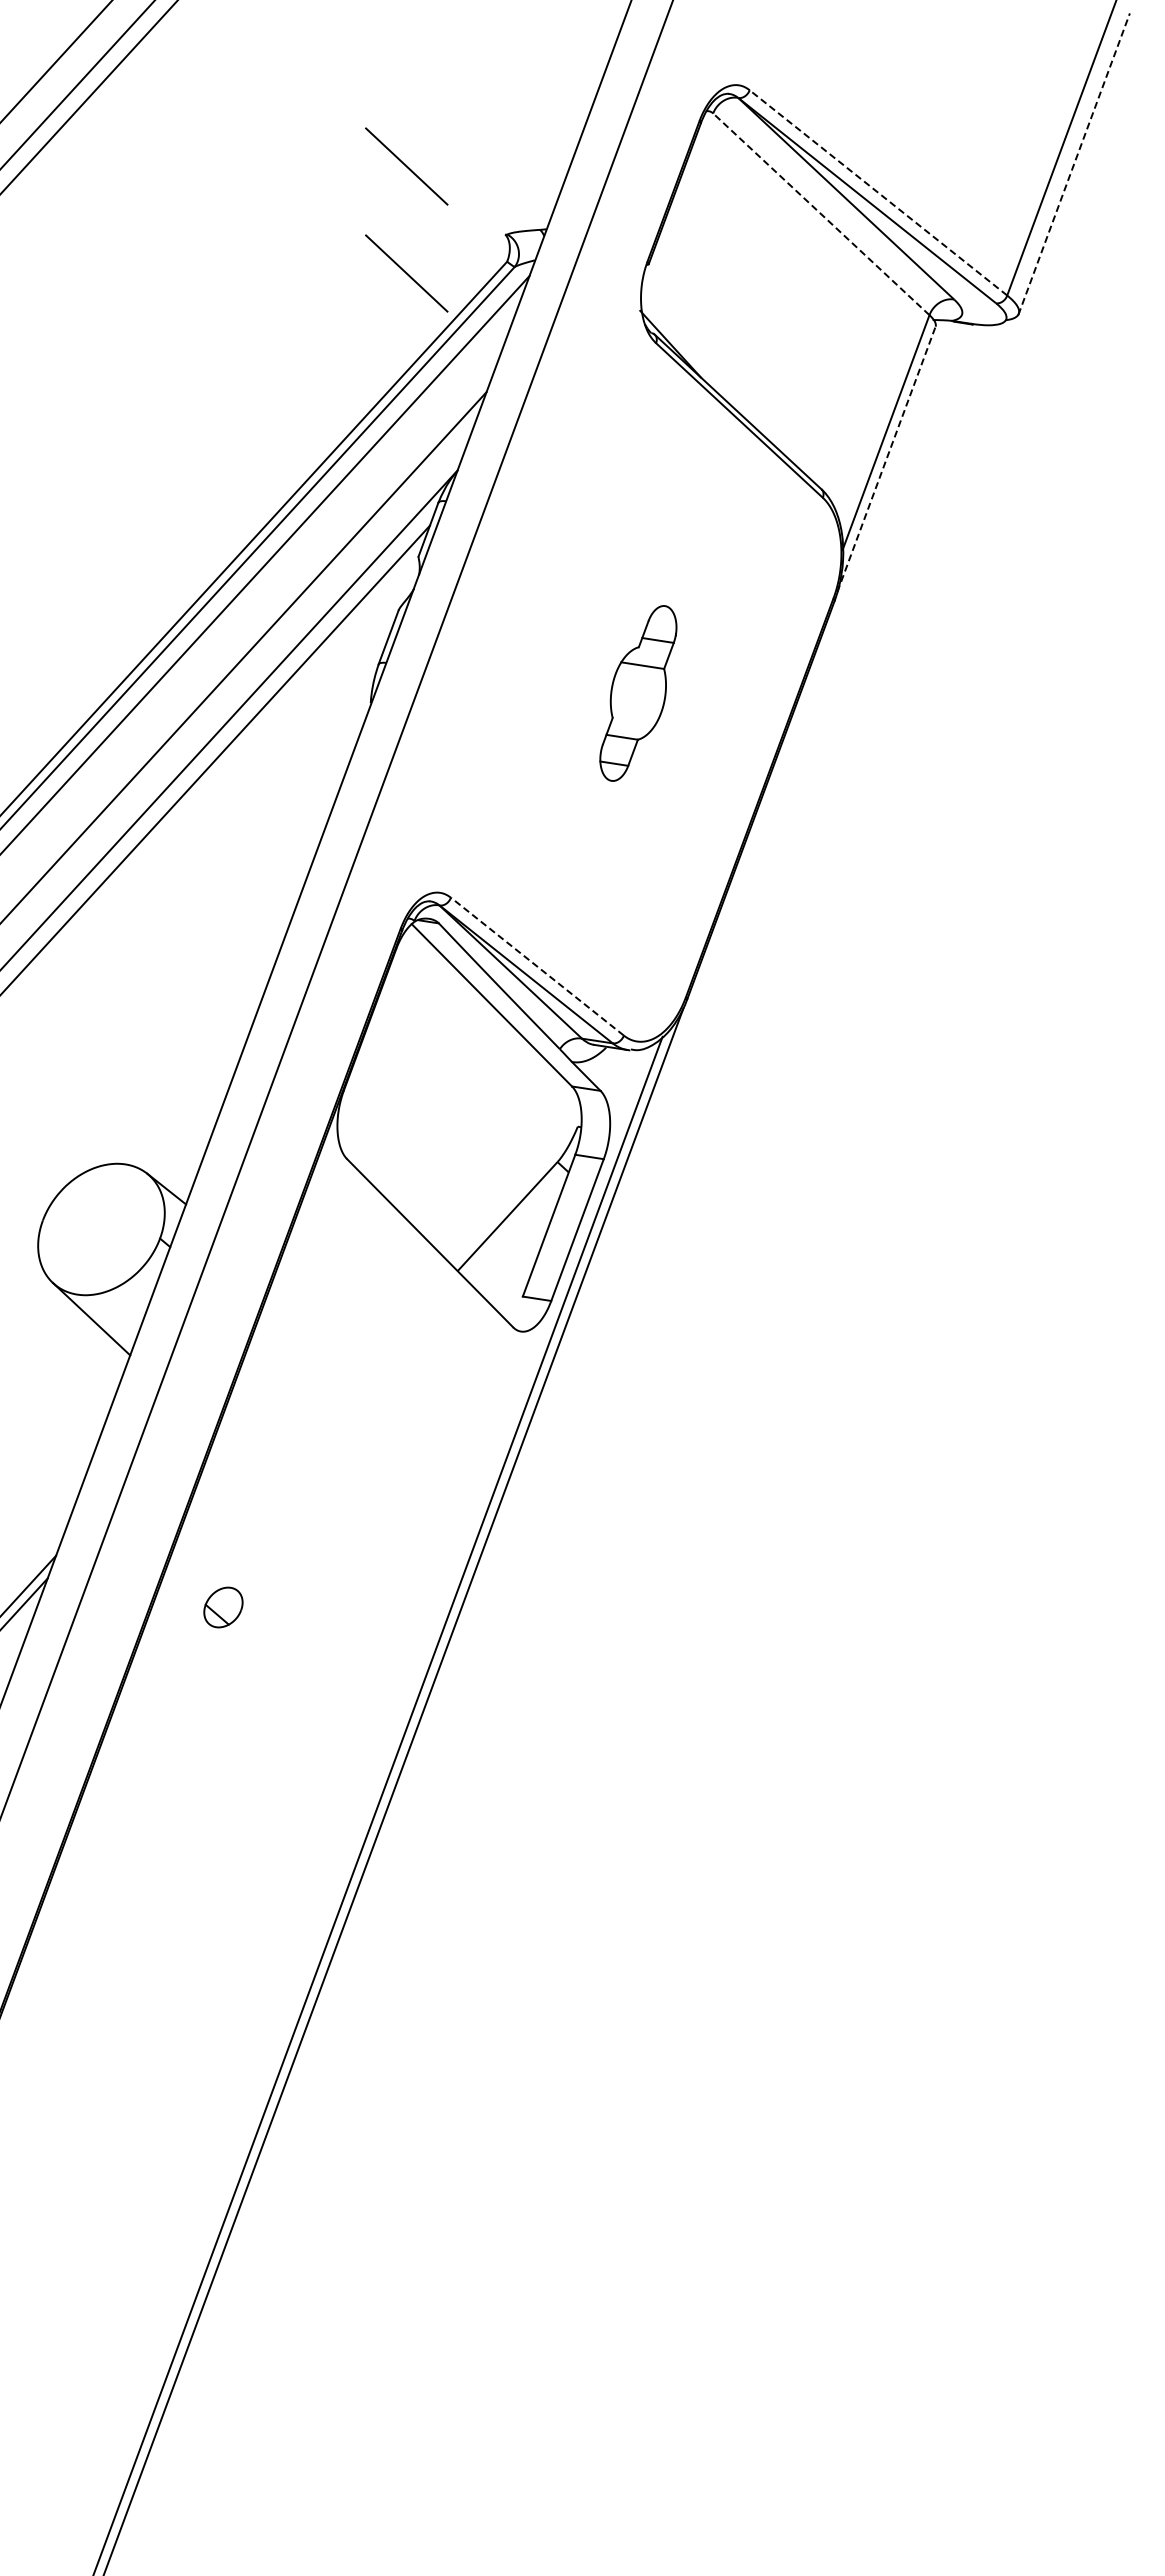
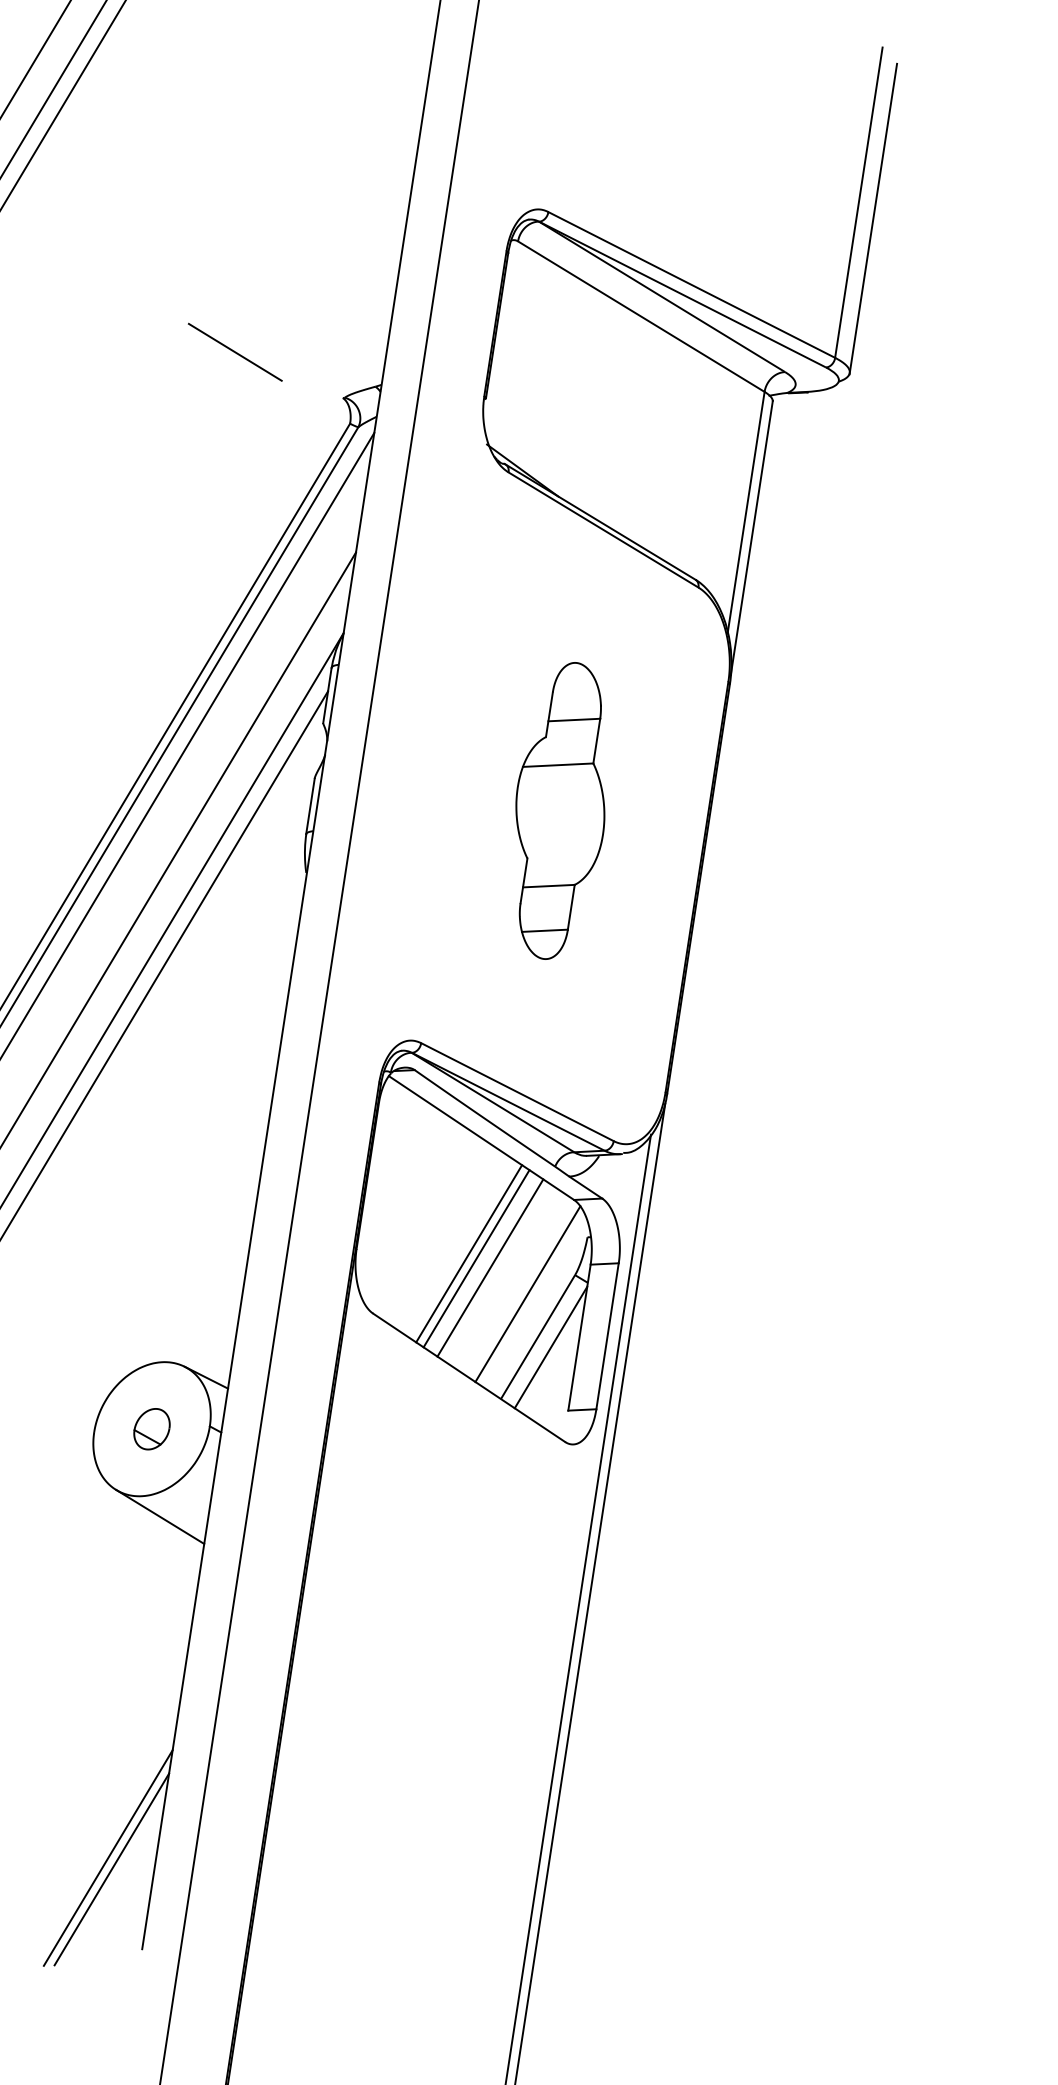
line: (1074, 164) -> (873, 219), dashed -> solid
line: (878, 192) -> (691, 284), dashed -> solid
line: (821, 214) -> (641, 316), dashed -> solid
line: (406, 273) -> (256, 454), removed
line: (886, 458) -> (751, 537), dashed -> solid
part: (638, 693) -> (560, 810), size x1.67
line: (537, 966) -> (517, 1091), dashed -> solid
line: (455, 1118) -> (468, 1253), added
line: (461, 1125) -> (476, 1259), added
line: (473, 1137) -> (489, 1268), added
line: (506, 1171) -> (528, 1294), added
line: (518, 1229) -> (550, 1347), added
part: (223, 1607) -> (152, 1429), moved

